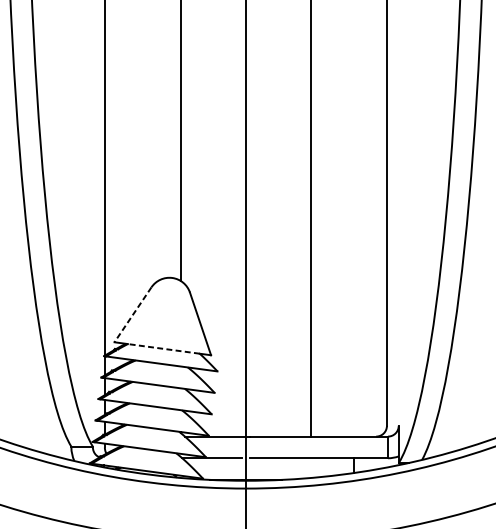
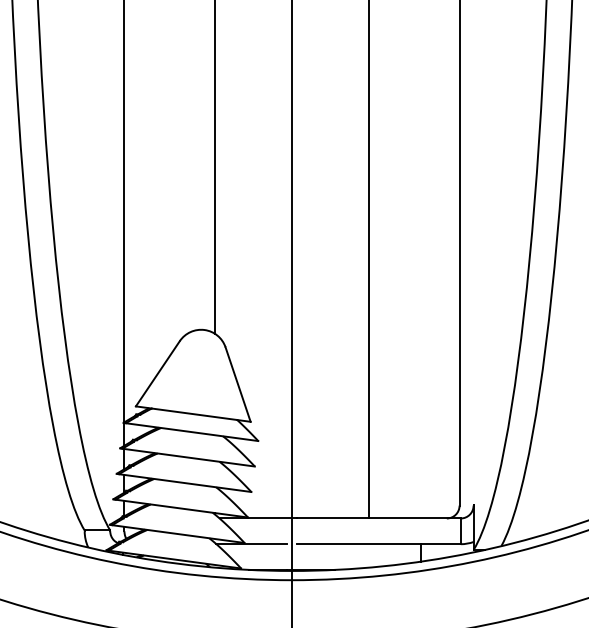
line: (132, 315) -> (157, 374), dashed -> solid
line: (163, 349) -> (194, 414), dashed -> solid

